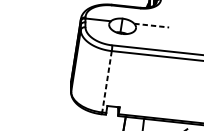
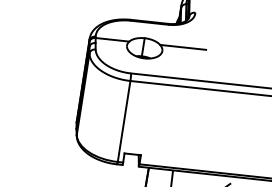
line: (152, 25) -> (183, 47), dashed -> solid
line: (107, 81) -> (124, 121), dashed -> solid

